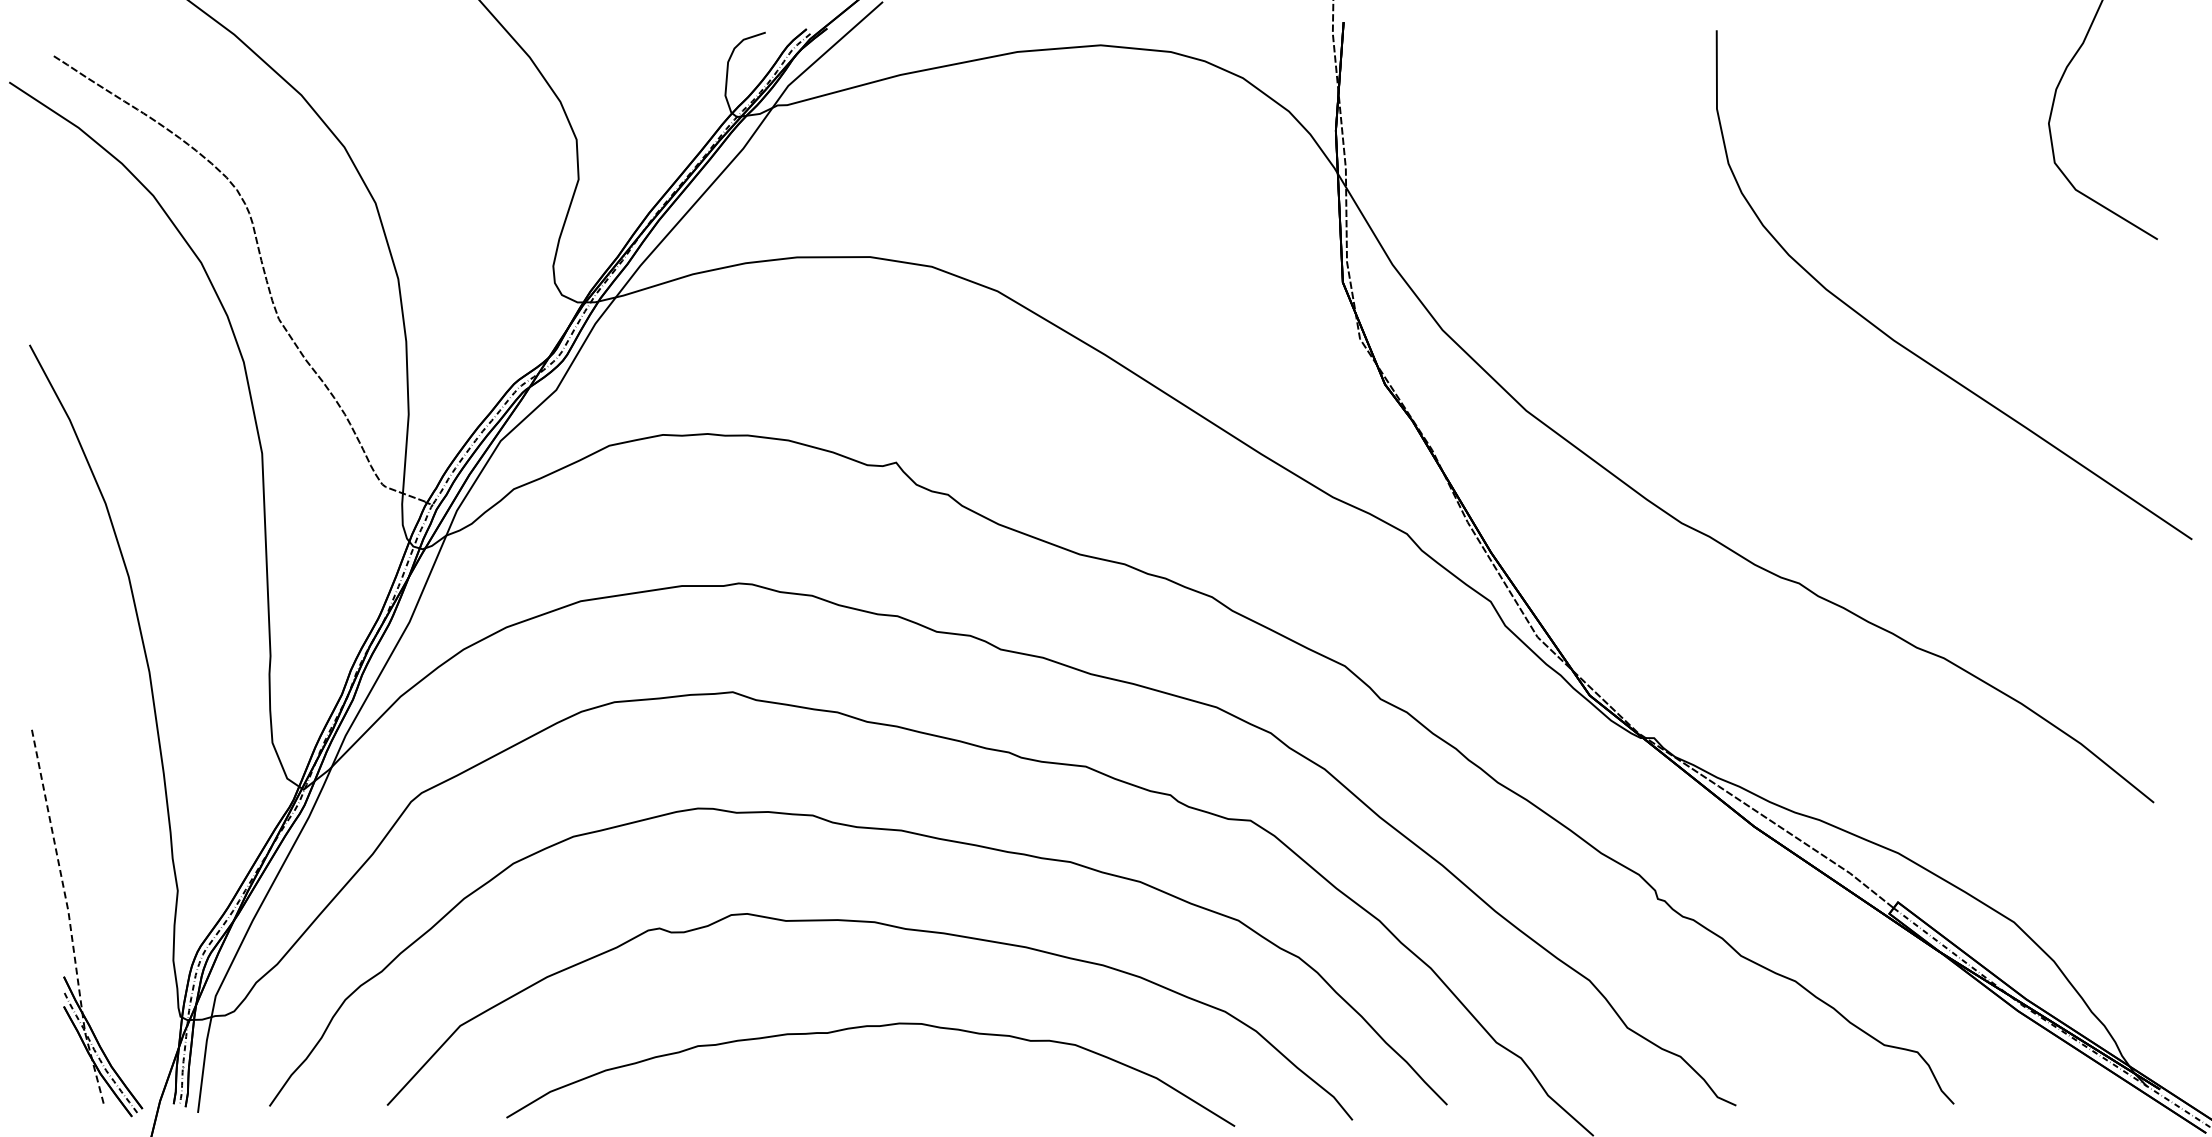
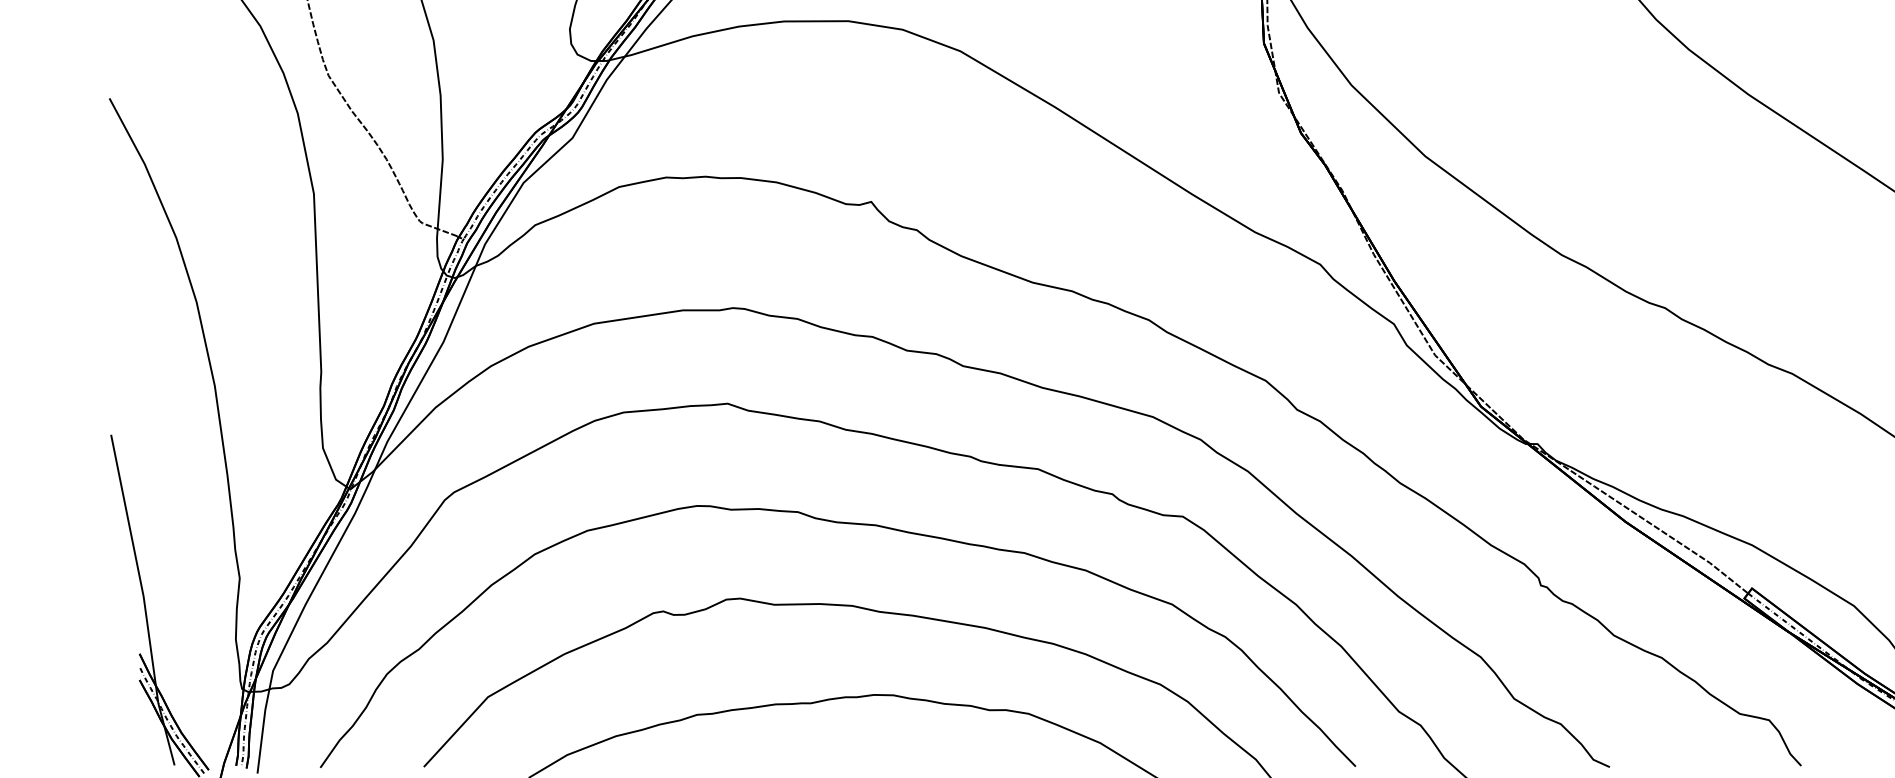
line: (68, 915) -> (143, 600), dashed -> solid

